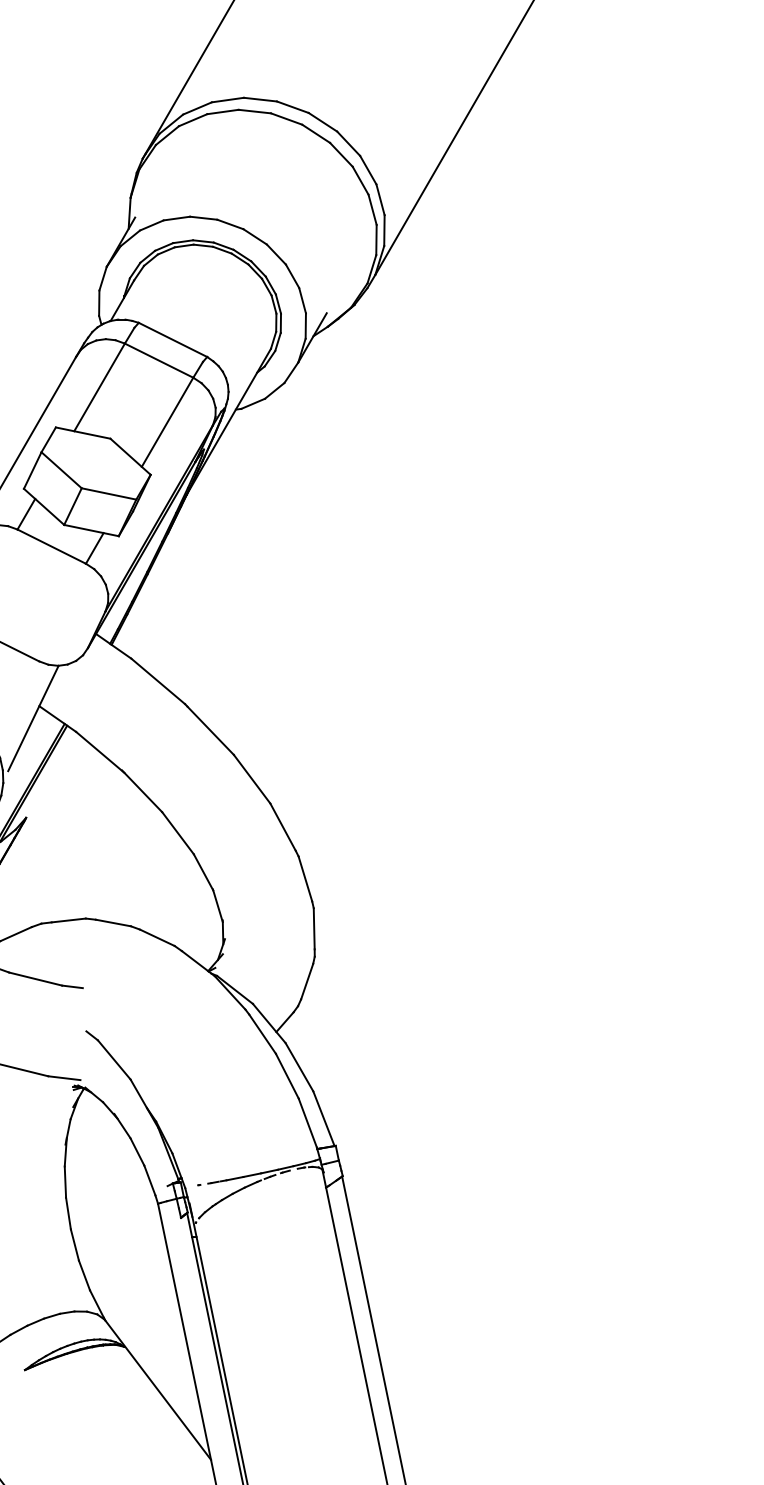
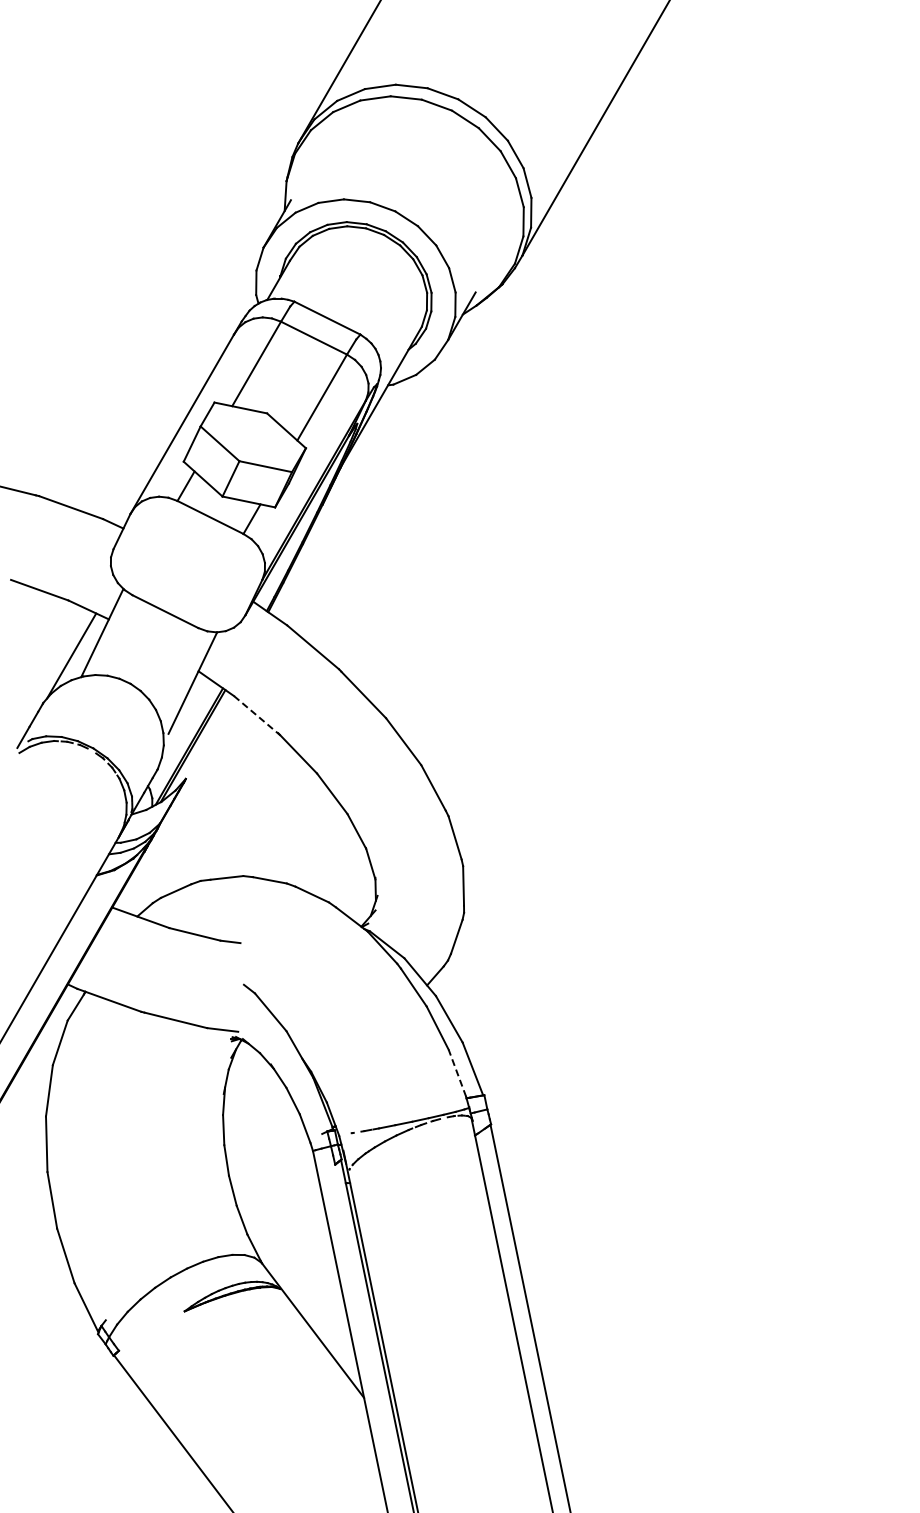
line: (100, 752) -> (257, 715), solid -> dashed
line: (307, 1122) -> (457, 1072), solid -> dashed

